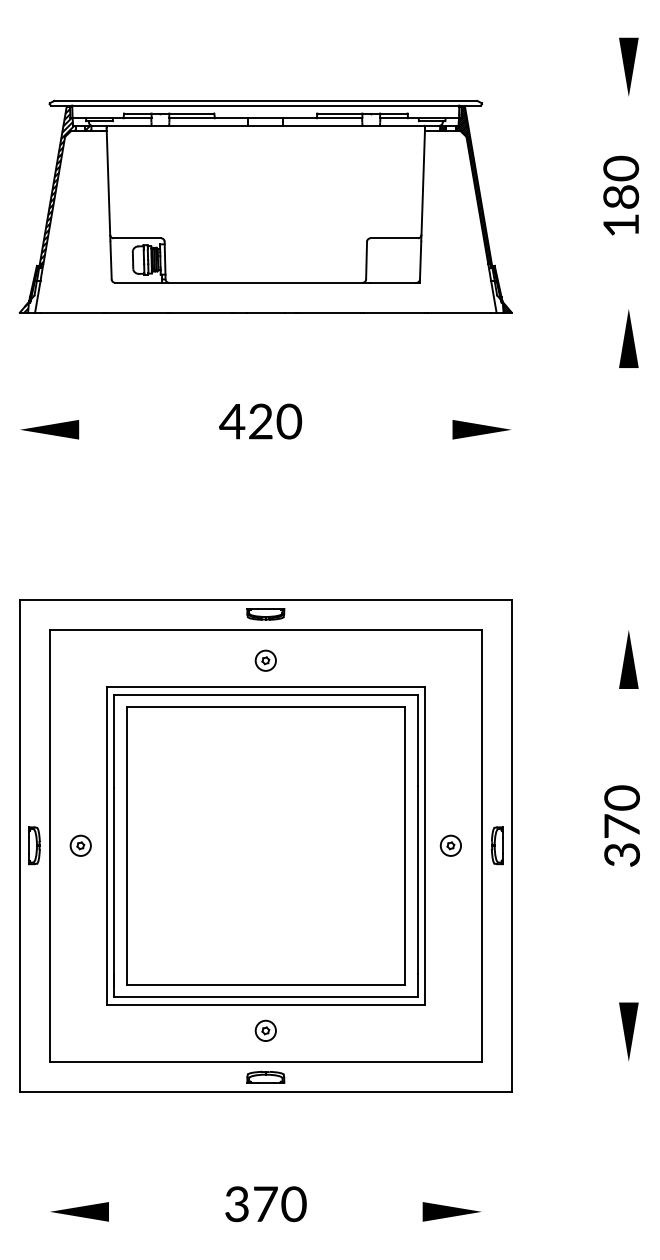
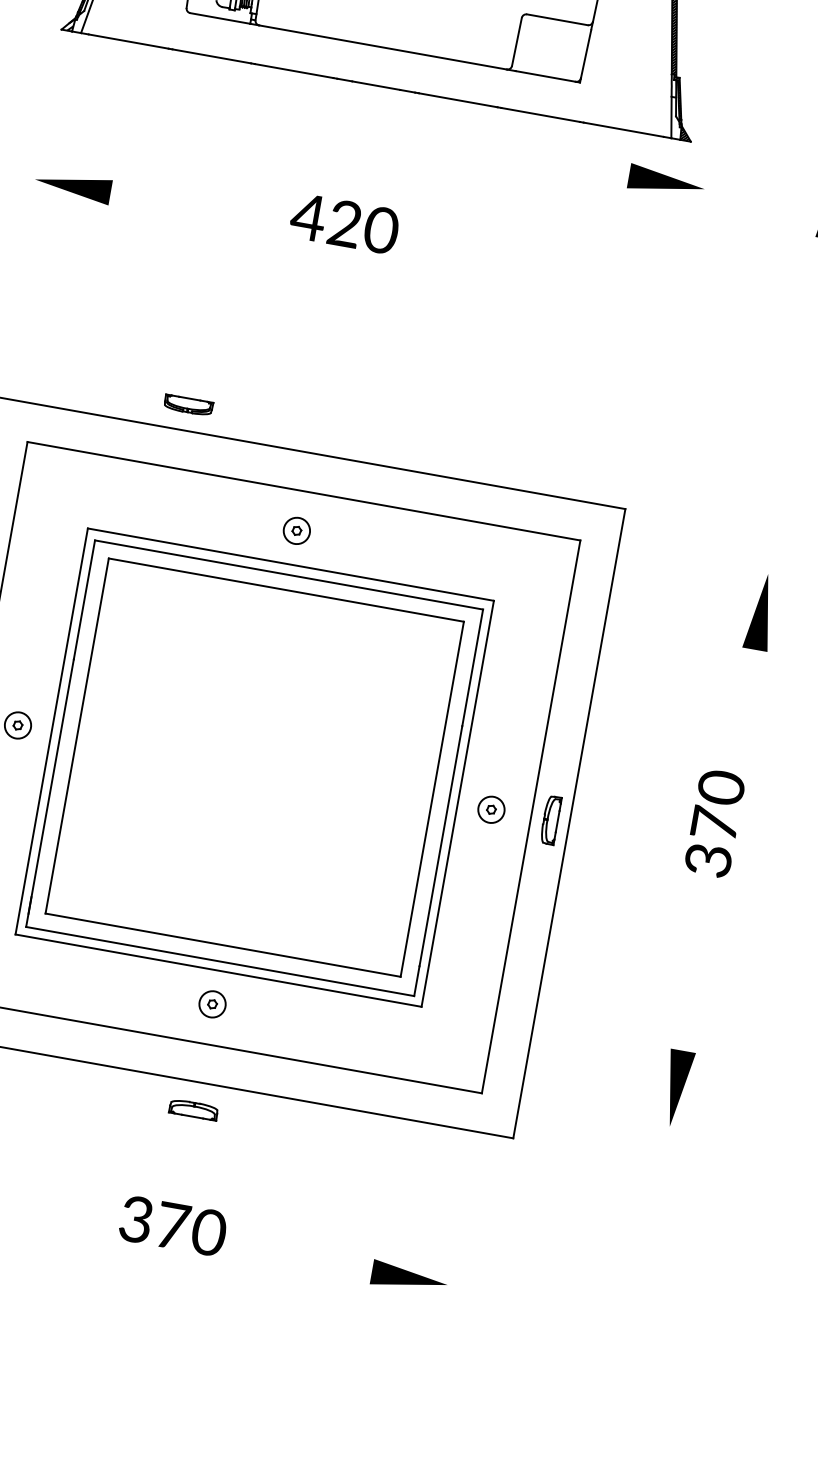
part: (481, 429) -> (666, 181), moved
part: (265, 614) -> (188, 405), moved
part: (265, 1076) -> (193, 1108), moved

